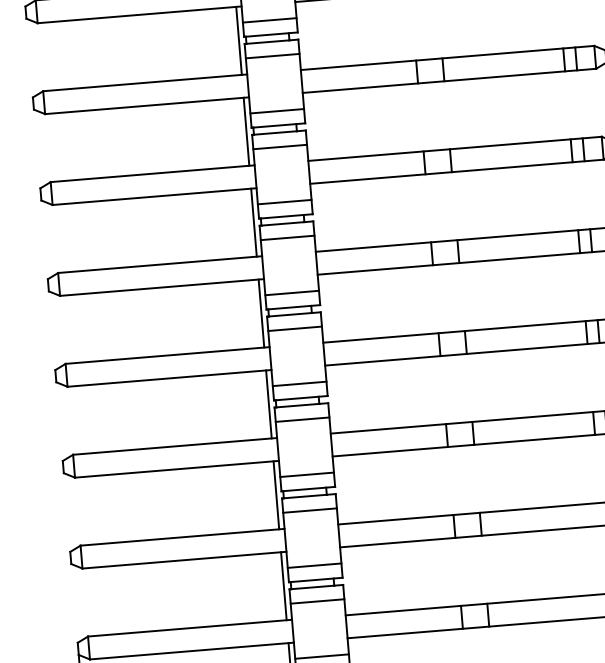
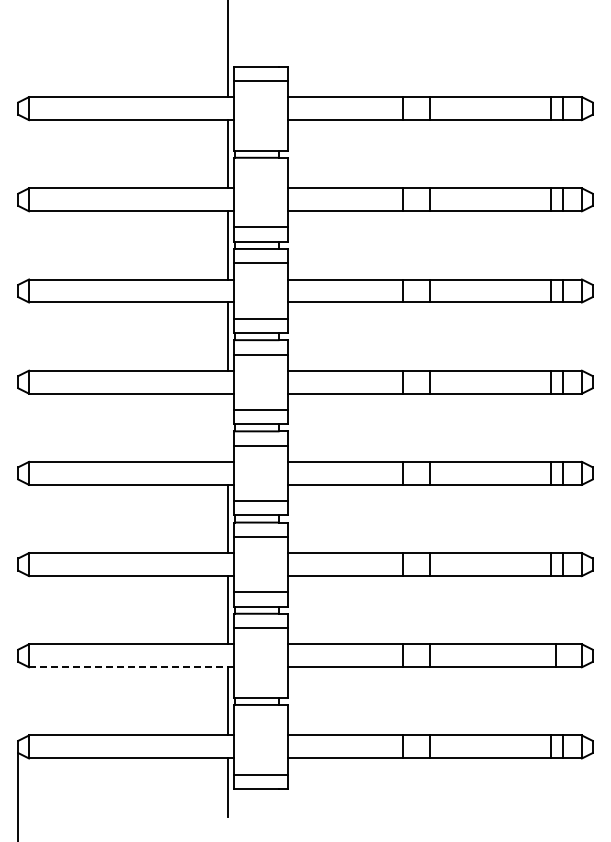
line: (269, 20) -> (260, 136), removed
line: (272, 56) -> (260, 172), removed
line: (261, 313) -> (228, 427), removed
line: (183, 560) -> (130, 667), solid -> dashed
line: (314, 565) -> (260, 683), removed
line: (317, 601) -> (260, 719), removed

